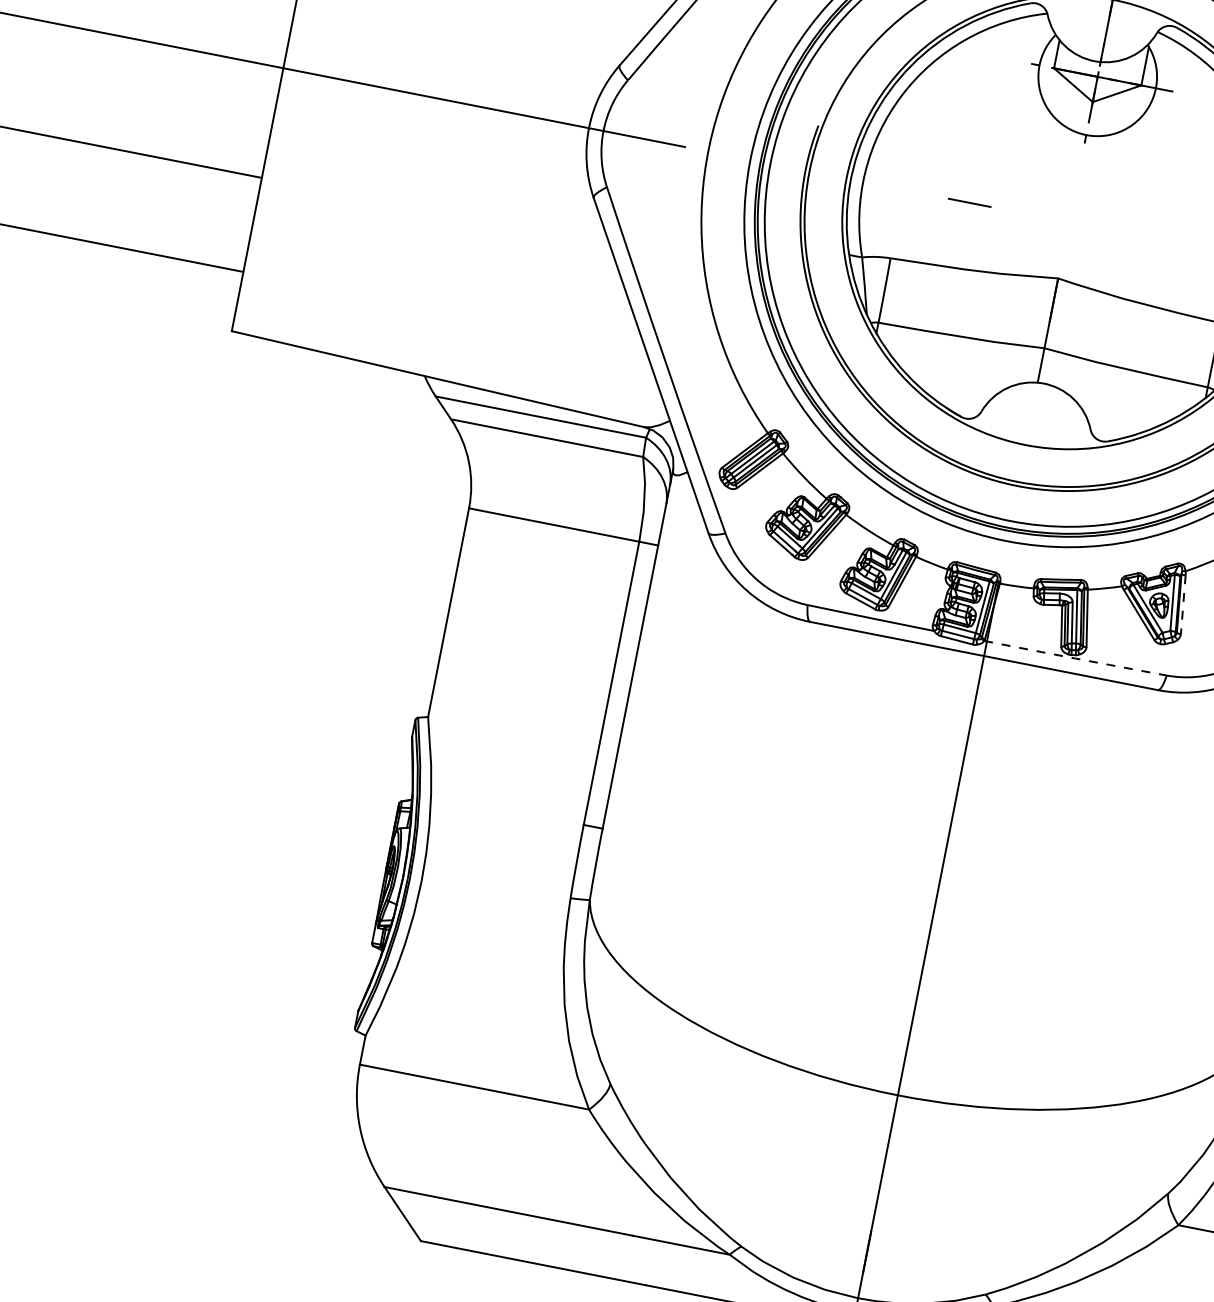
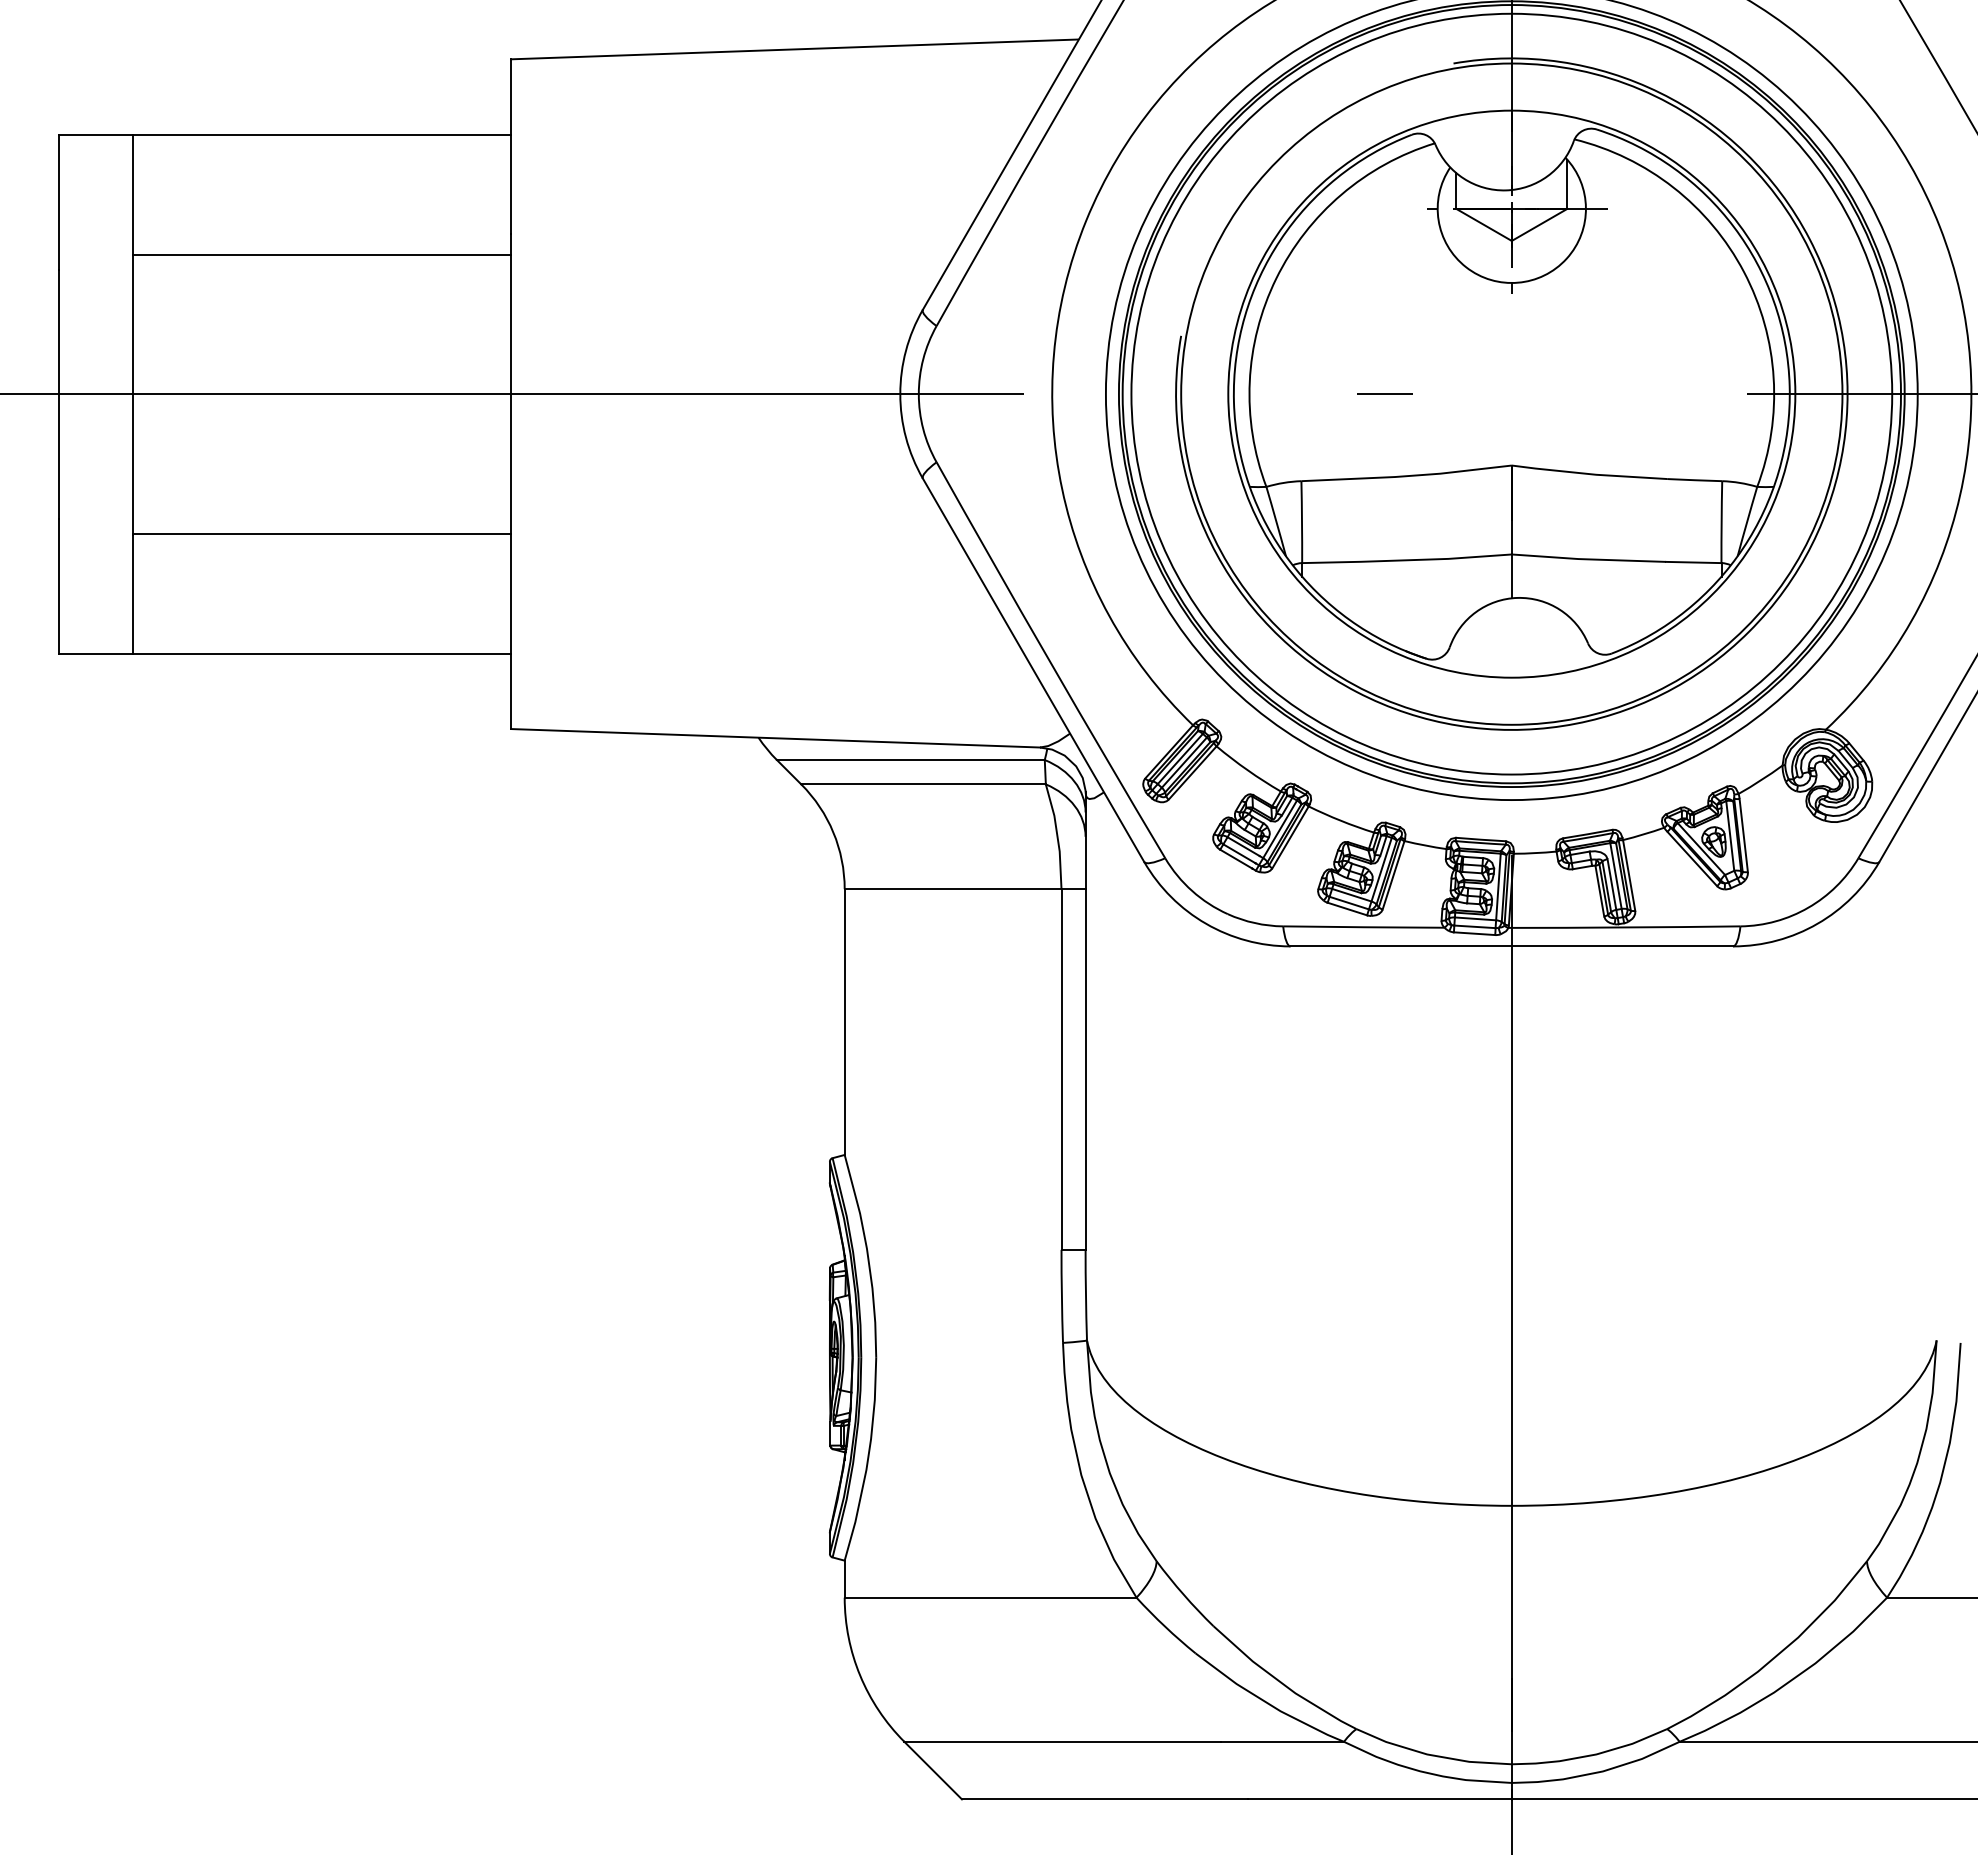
line: (1183, 604) -> (1743, 835), dashed -> solid
arc: (1075, 658) -> (1624, 927), dashed -> solid

